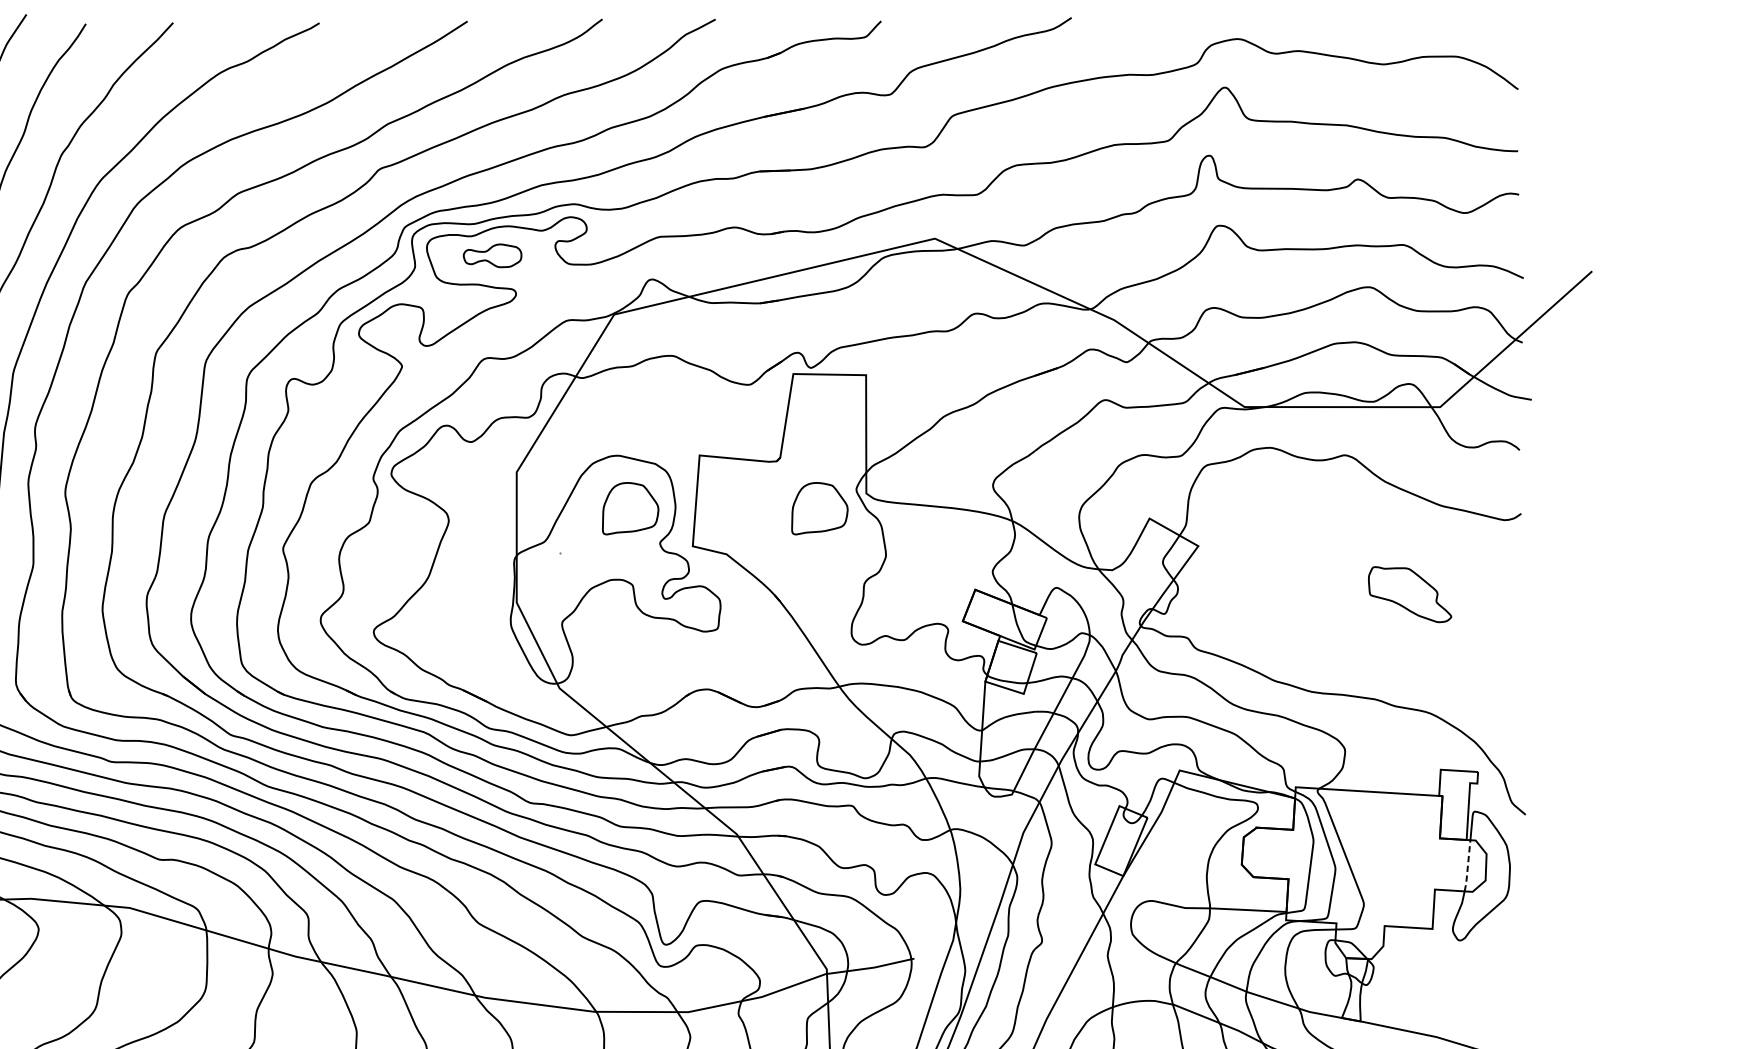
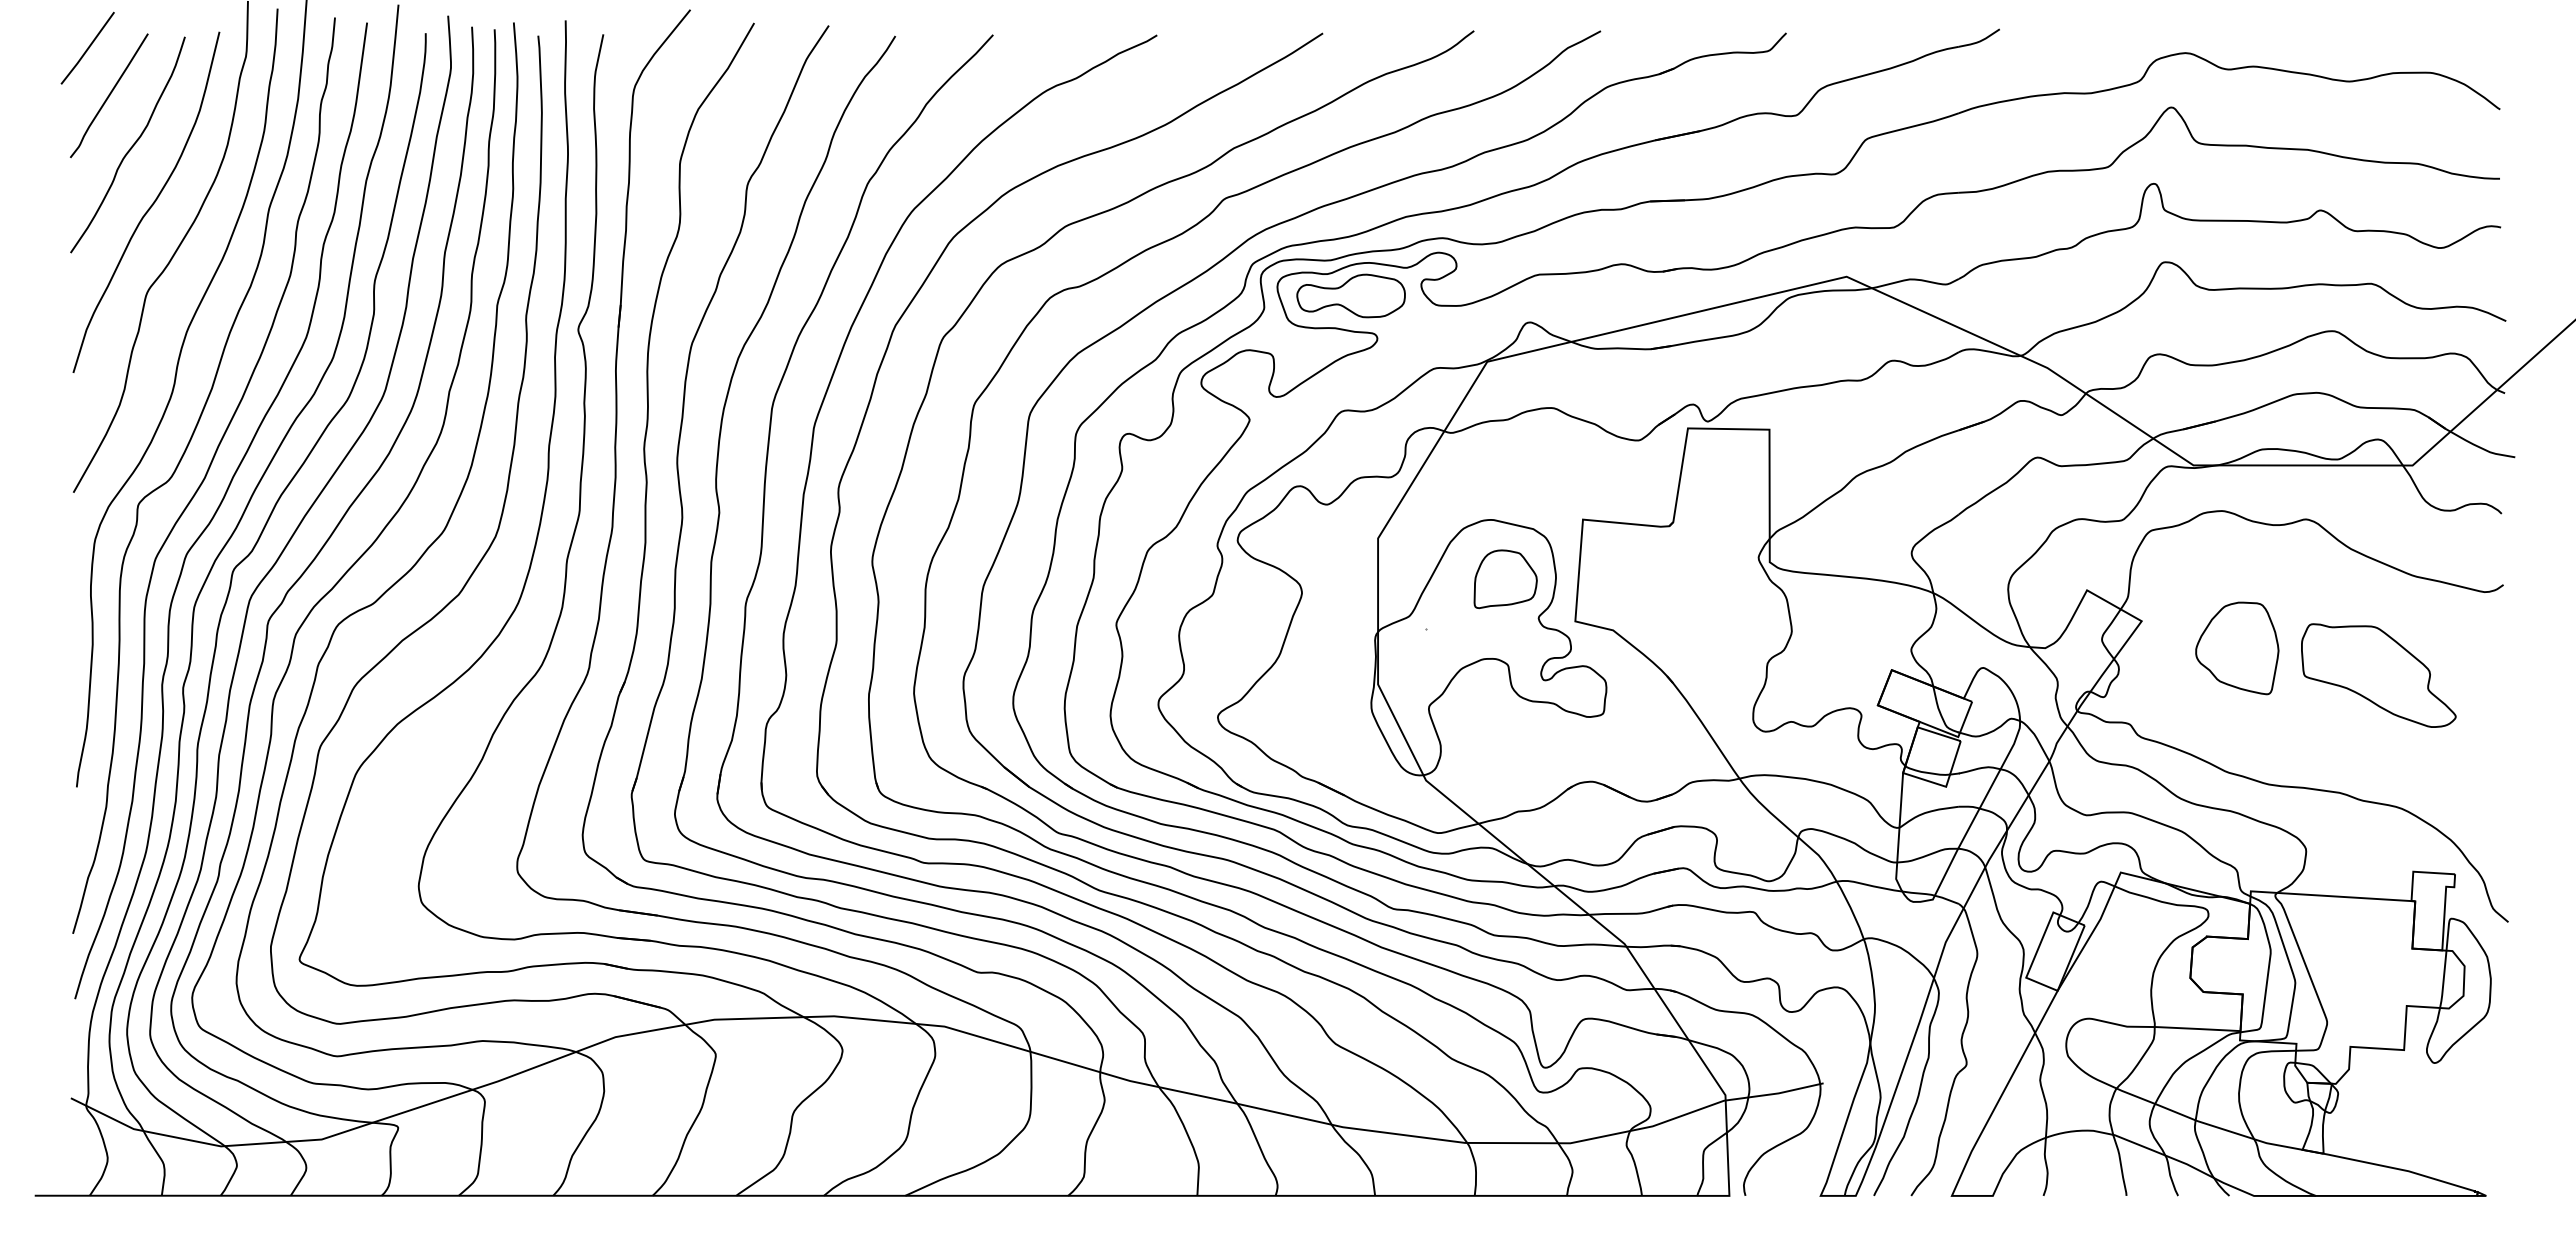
part: (492, 255) -> (1350, 295), size x1.67
part: (819, 508) -> (1717, 579), removed
part: (1283, 570) -> (2237, 648), added
part: (1409, 594) -> (2378, 675), size x1.67
line: (1467, 866) -> (2443, 980), dashed -> solid

